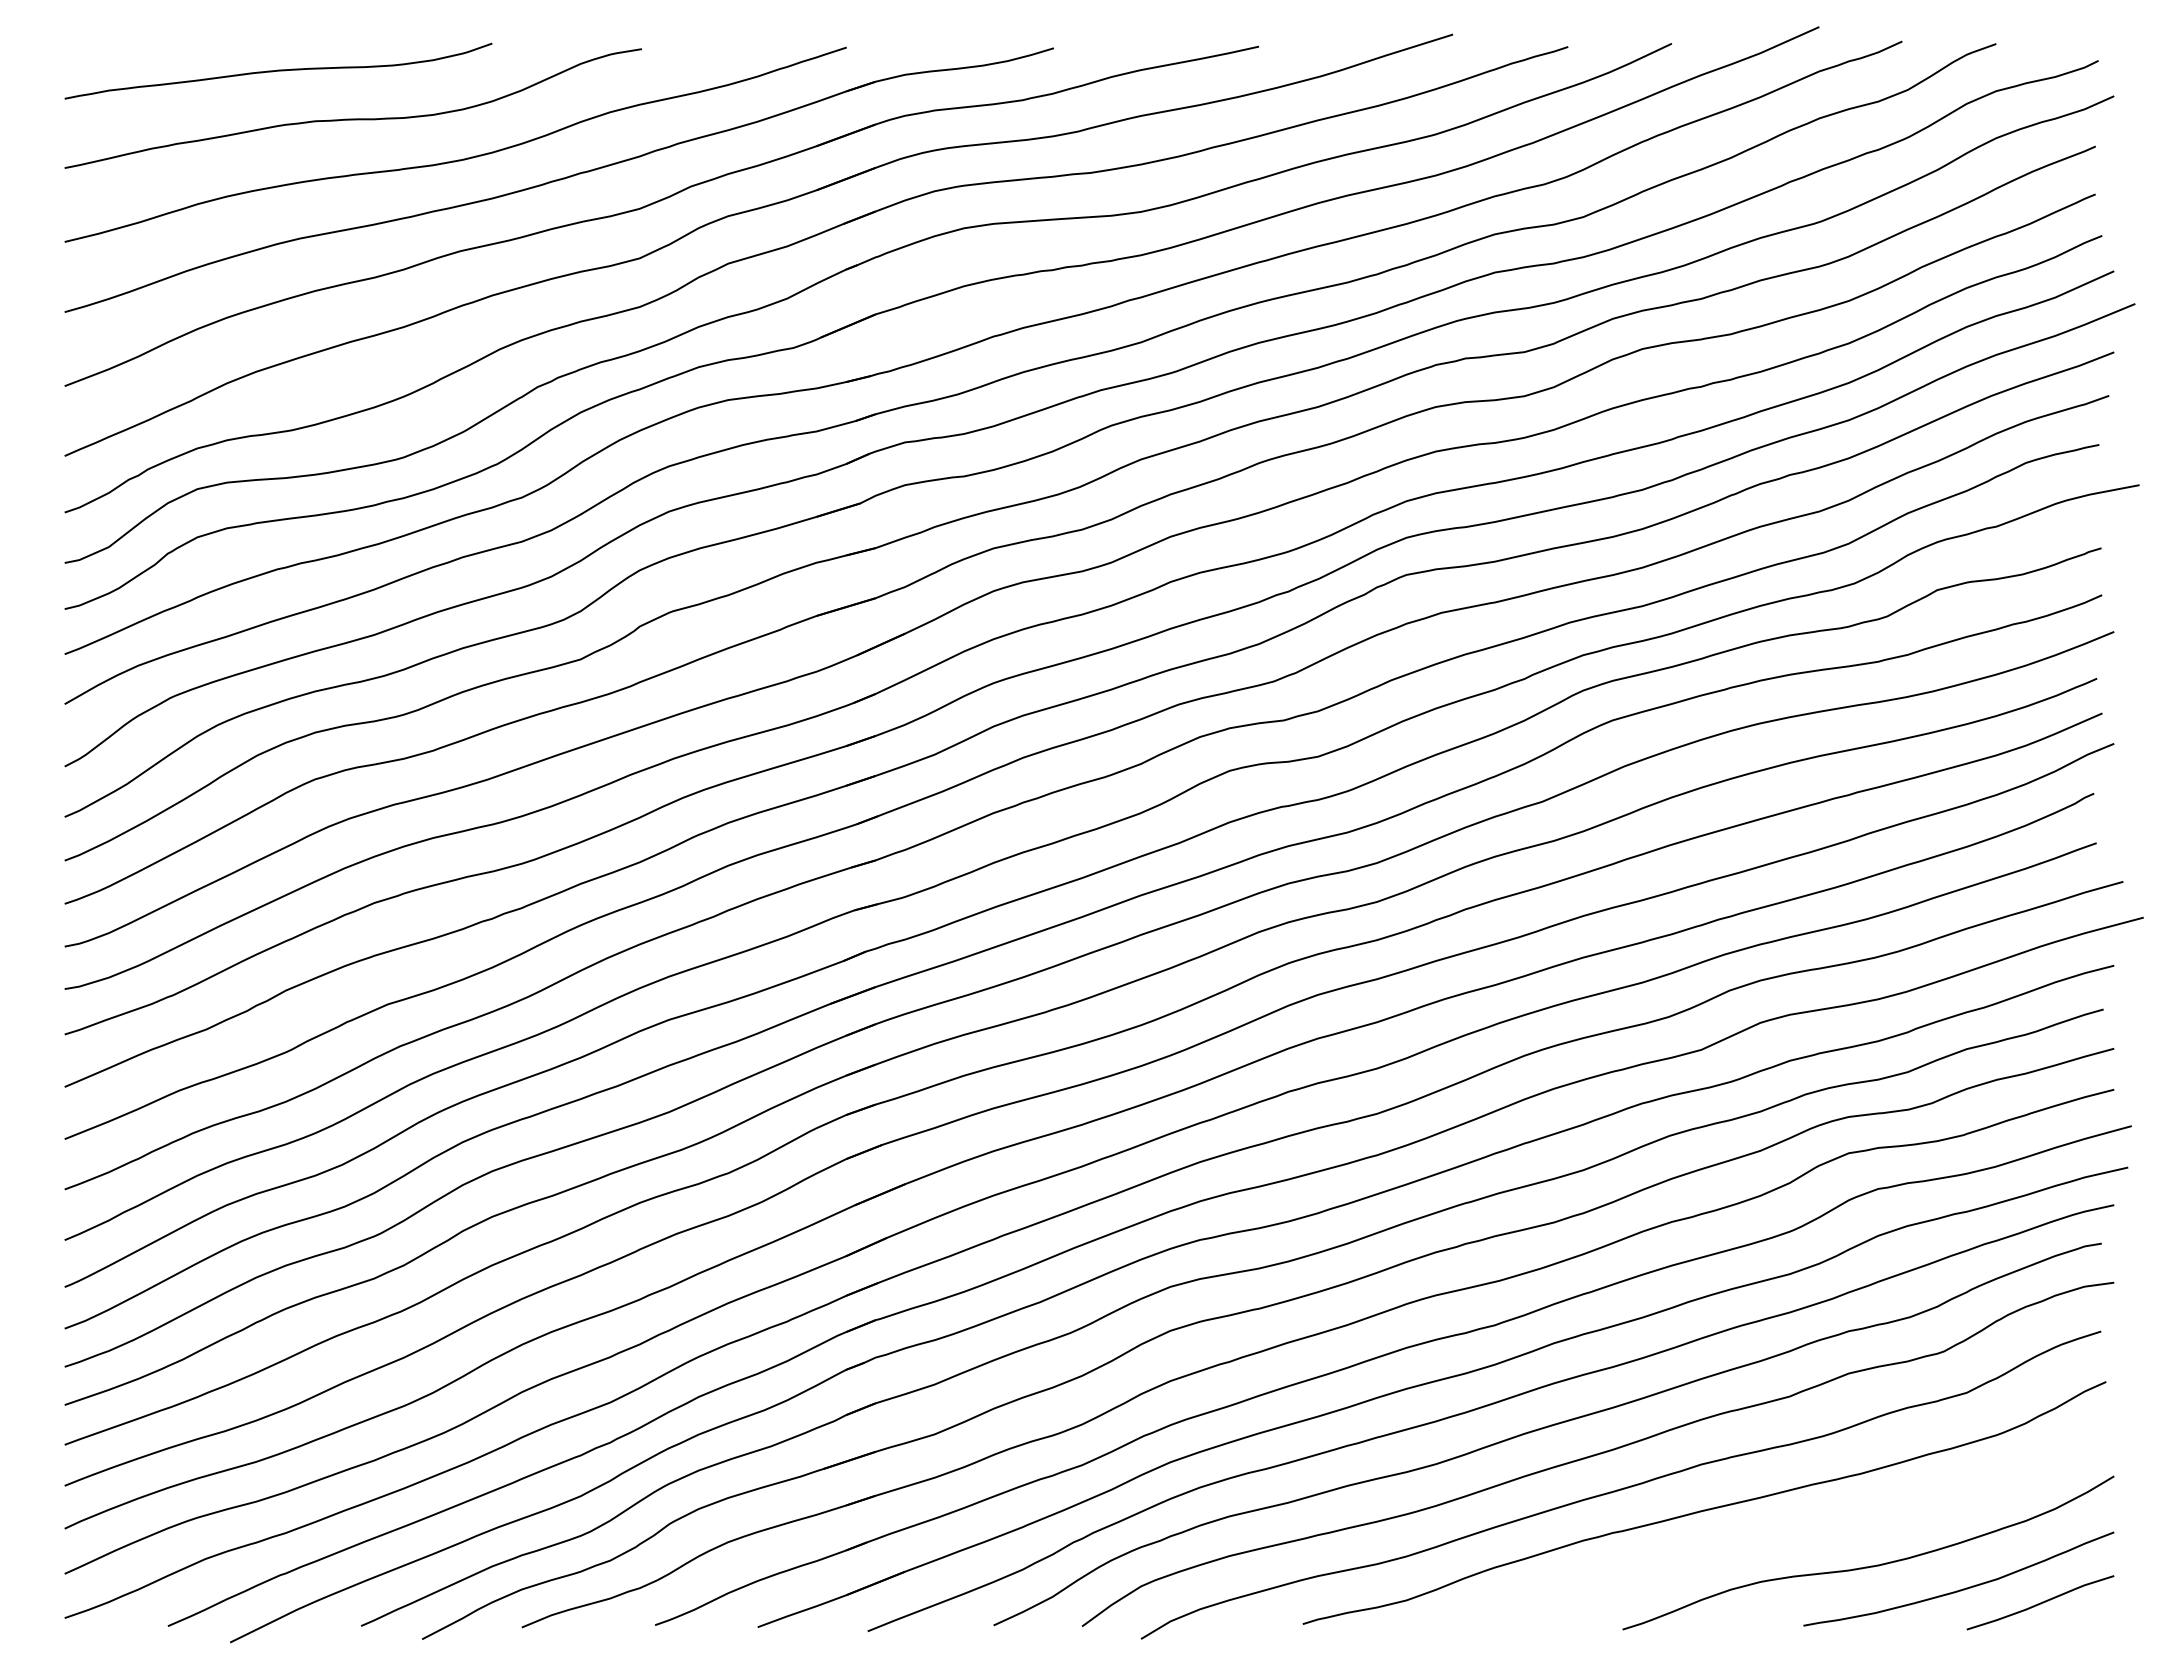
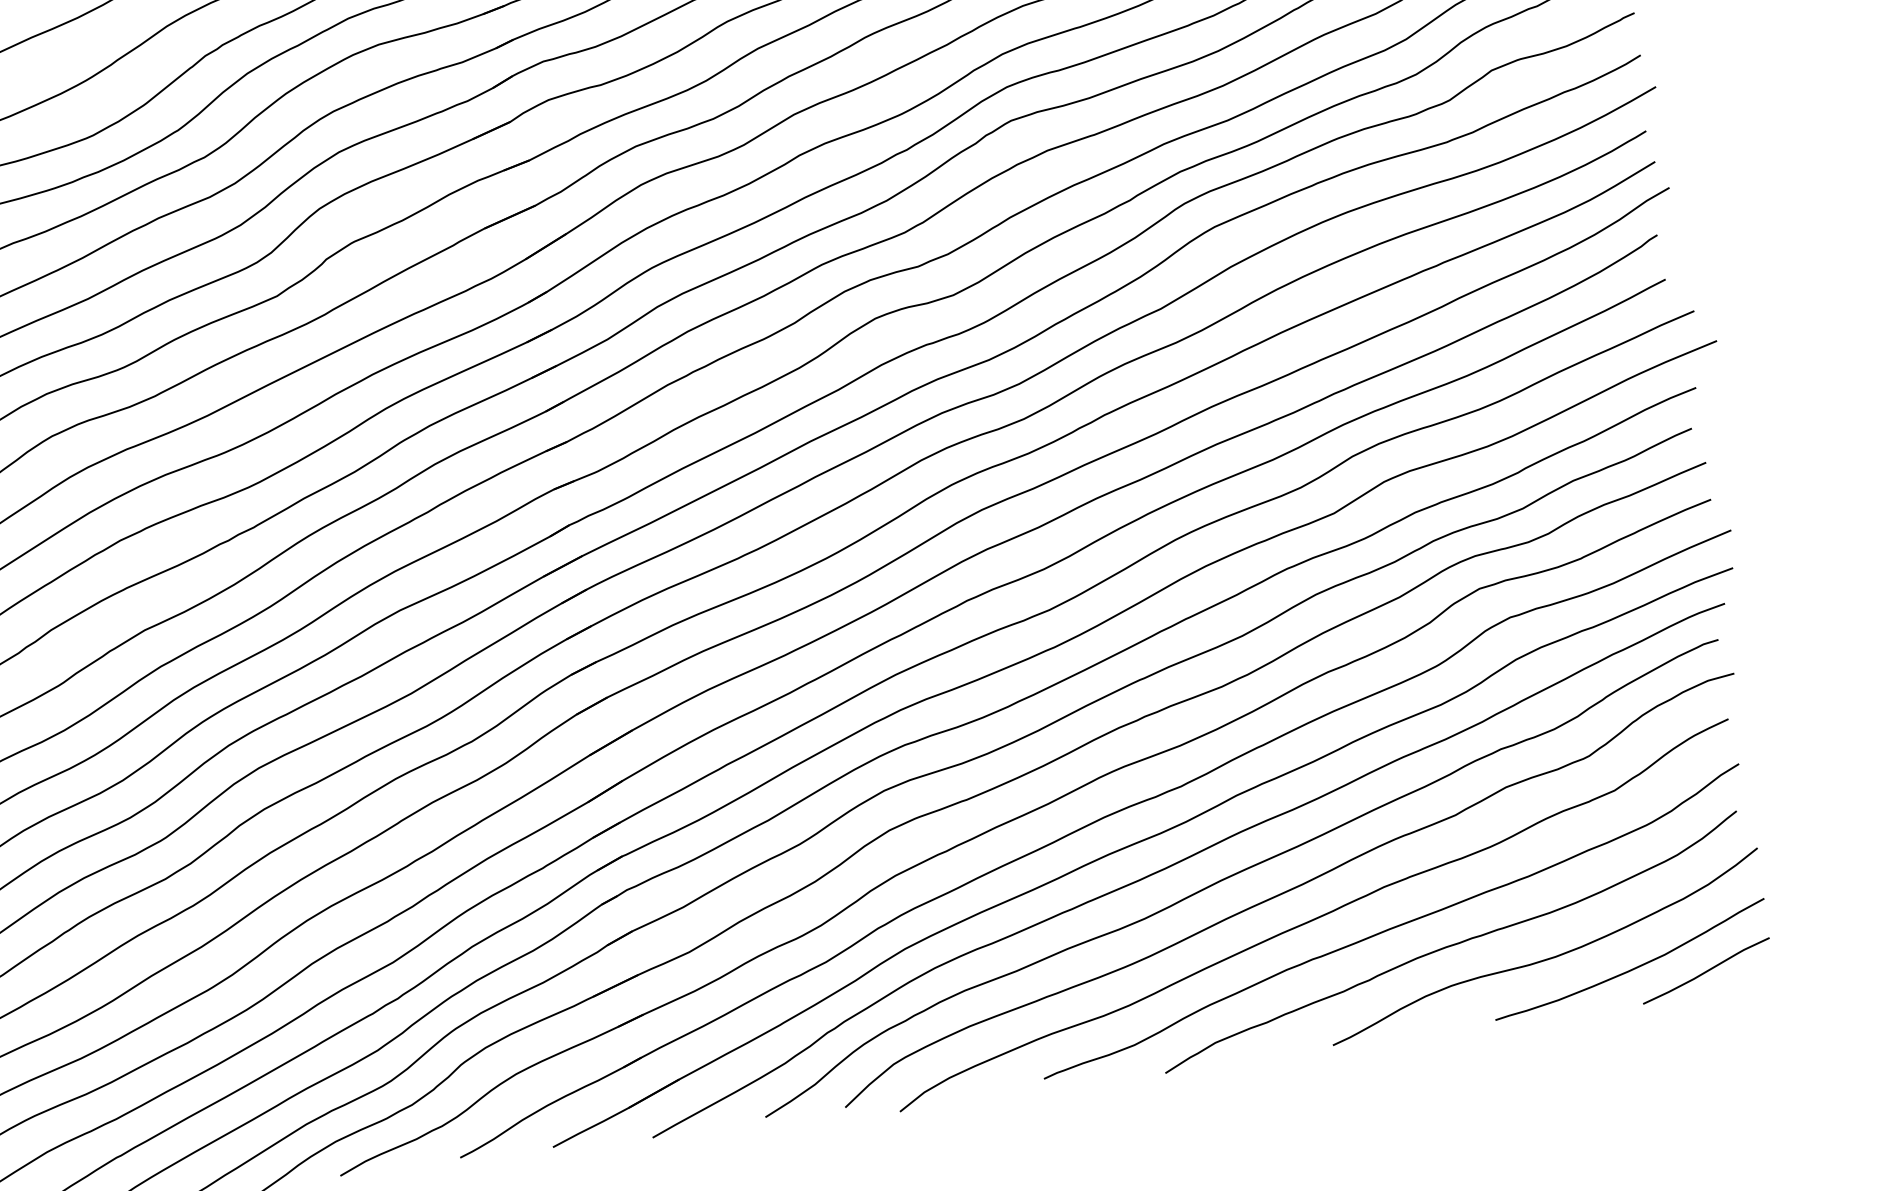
curve: (1767, 1536) -> (1452, 944), added

